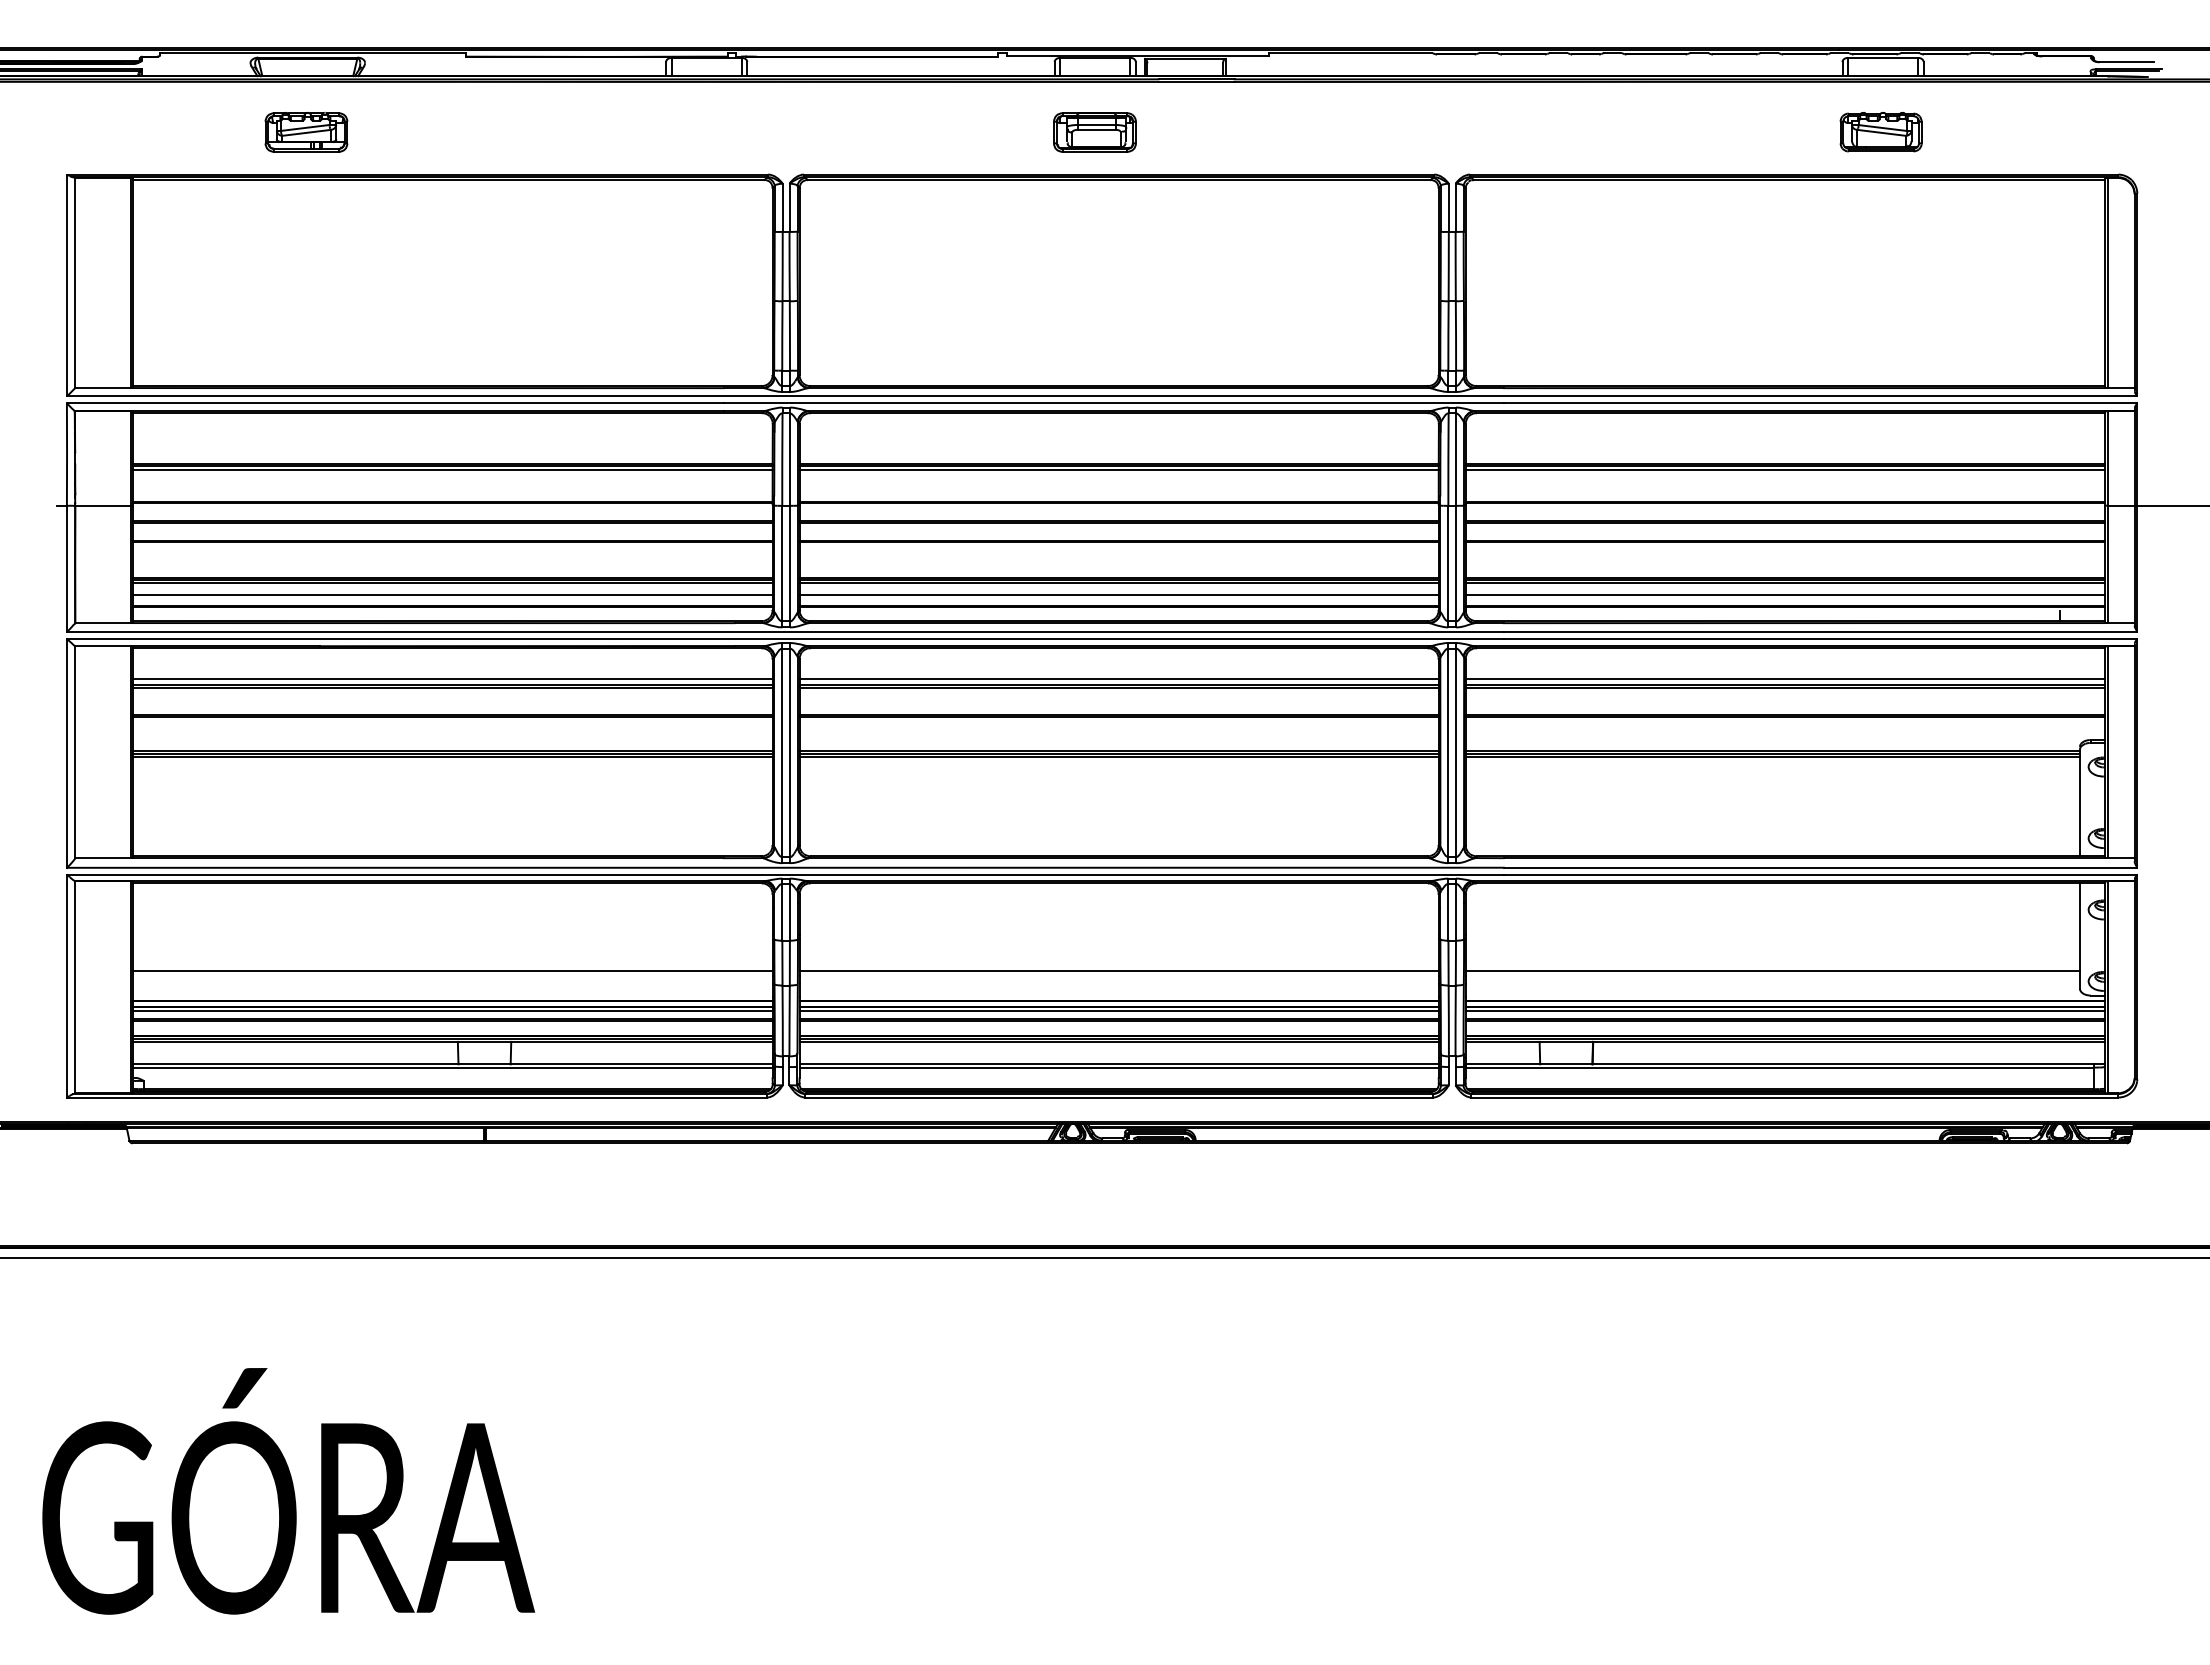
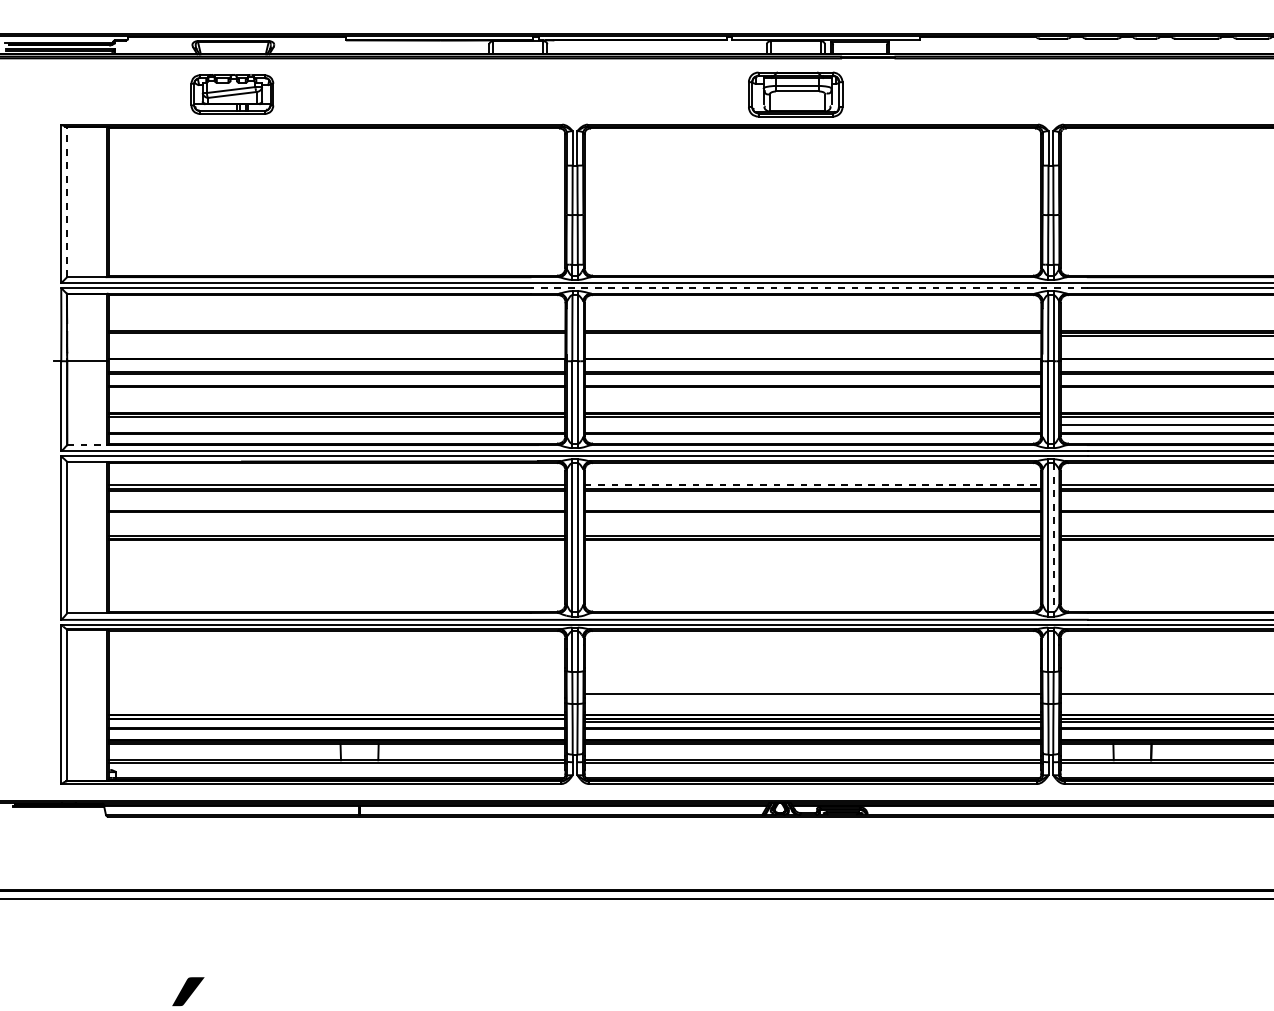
part: (306, 132) -> (232, 94), size x1.4
part: (1094, 132) -> (795, 94), size x1.6
line: (75, 282) -> (67, 201), solid -> dashed
line: (1113, 403) -> (808, 288), solid -> dashed
line: (452, 469) -> (336, 335), removed
line: (1118, 469) -> (812, 335), removed
line: (452, 595) -> (336, 425), removed
line: (1118, 595) -> (812, 425), removed
line: (103, 623) -> (87, 445), solid -> dashed
line: (1119, 678) -> (813, 484), solid -> dashed
line: (1456, 753) -> (1053, 538), solid -> dashed
line: (452, 970) -> (336, 693), removed
line: (452, 1010) -> (336, 721), removed

